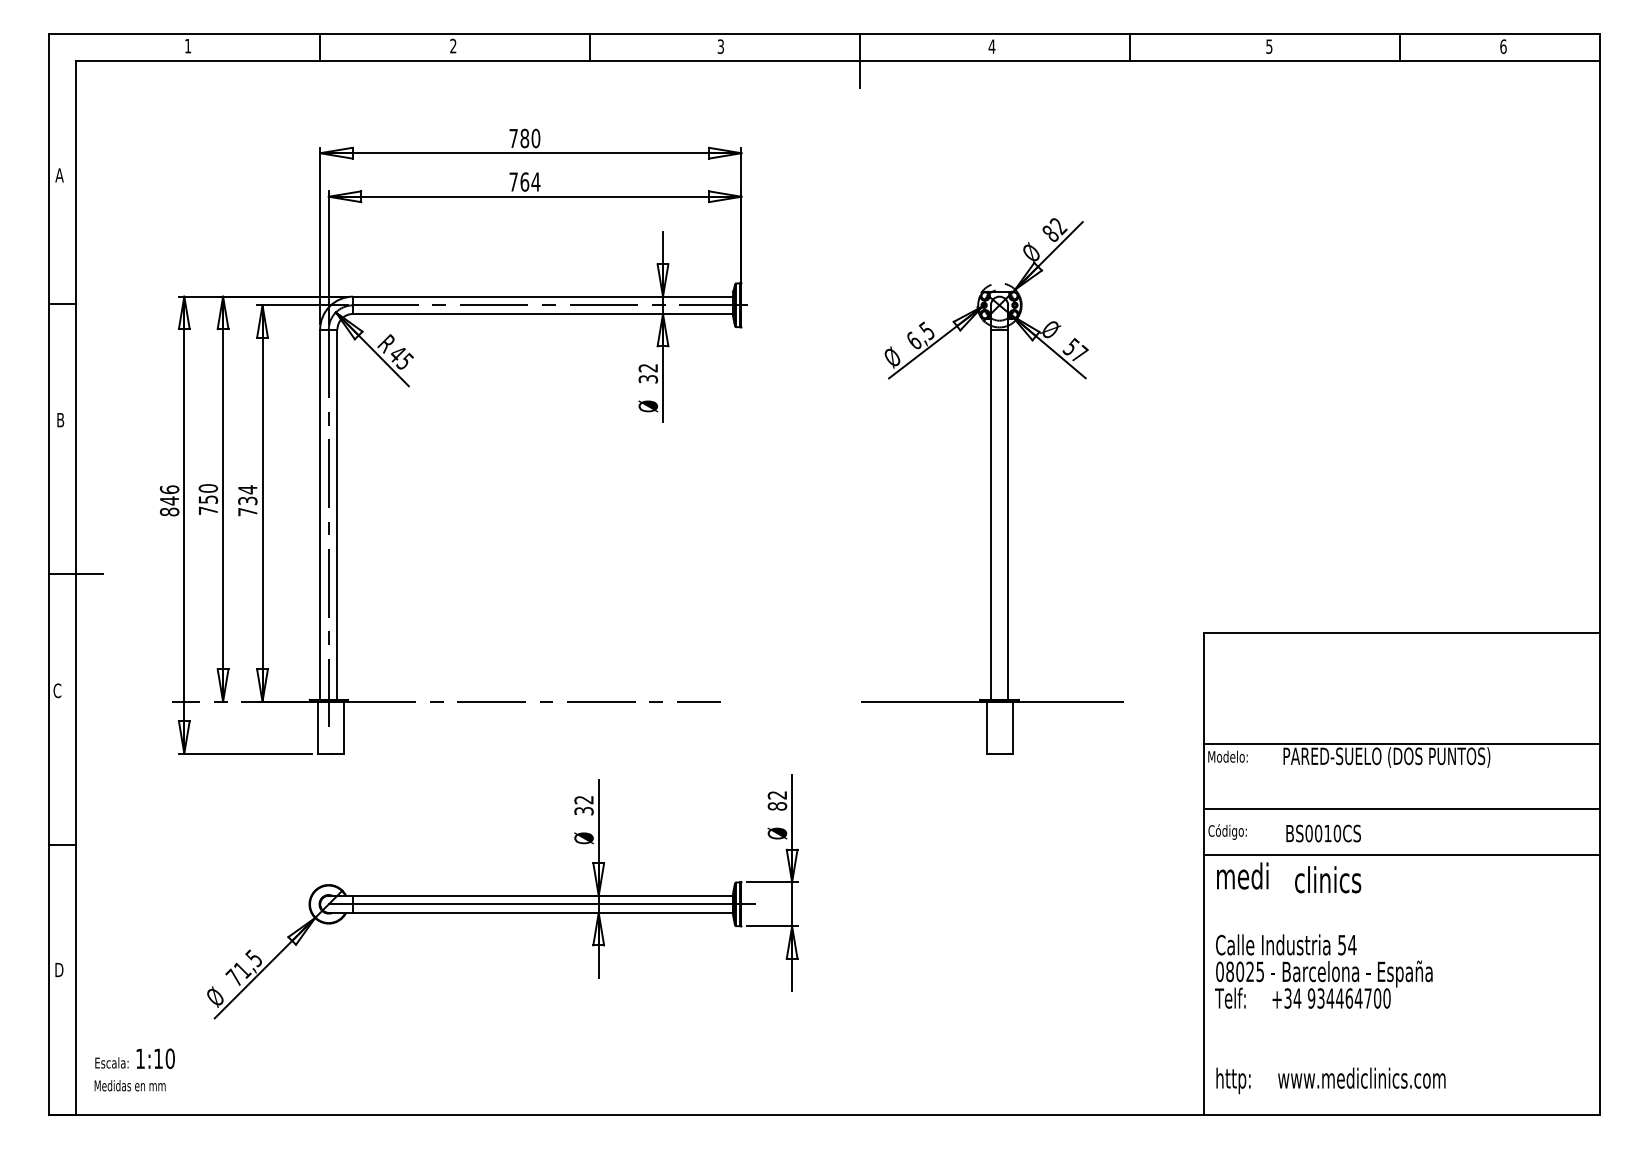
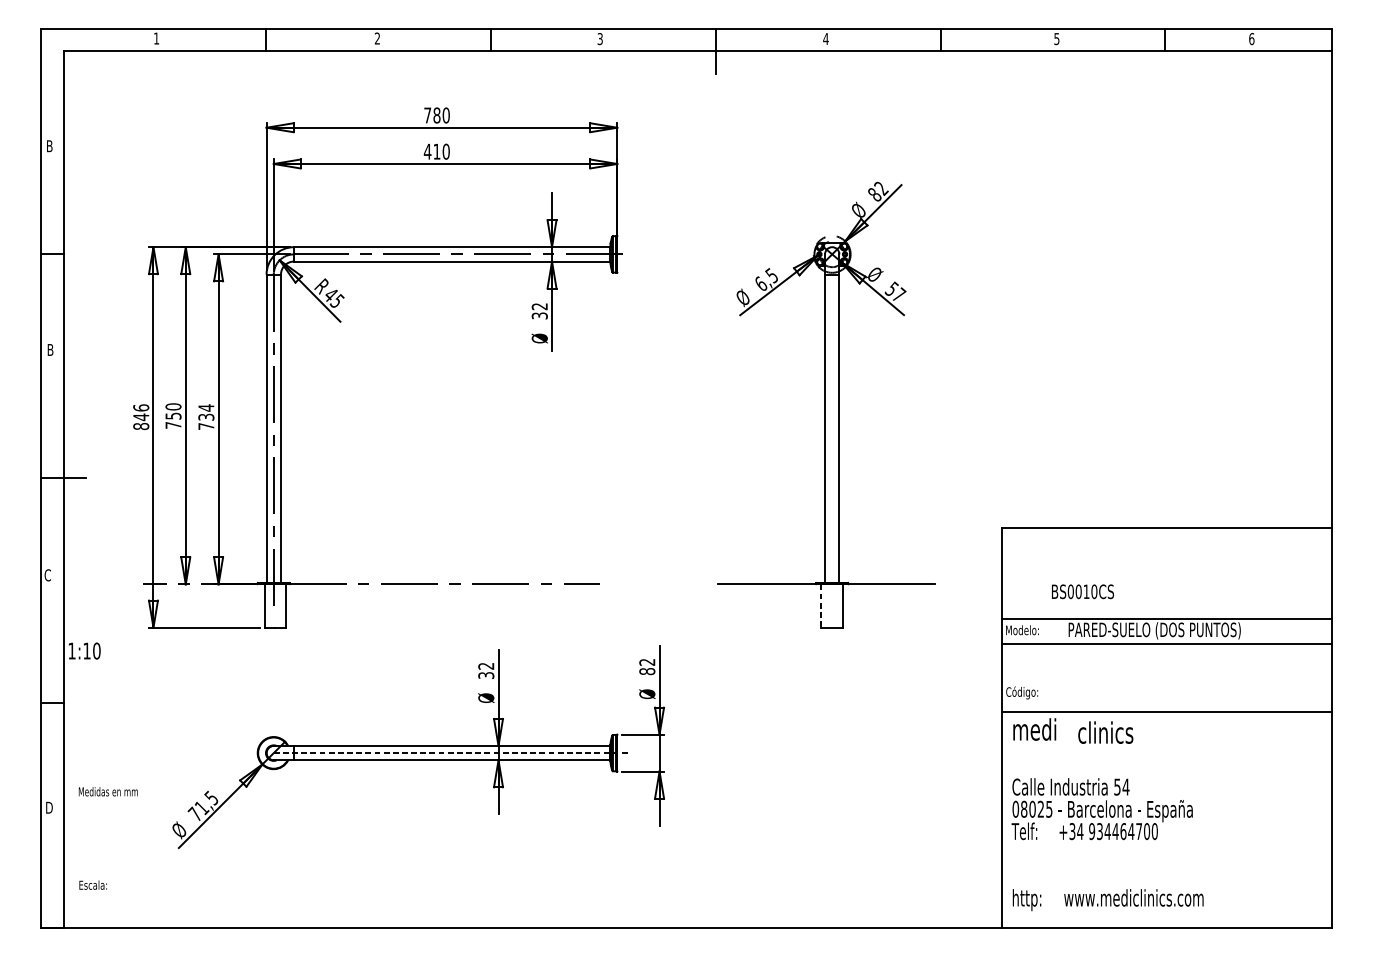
text: (59, 175) -> (49, 146), A -> B
text: (524, 181) -> (436, 151), 764 -> 410
line: (986, 727) -> (821, 605), solid -> dashed
line: (1401, 809) -> (1166, 644), moved
text: (1323, 833) -> (1082, 591), moved
line: (542, 904) -> (451, 753), solid -> dashed
text: (155, 1058) -> (84, 650), moved
text: (129, 1085) -> (107, 791), moved

